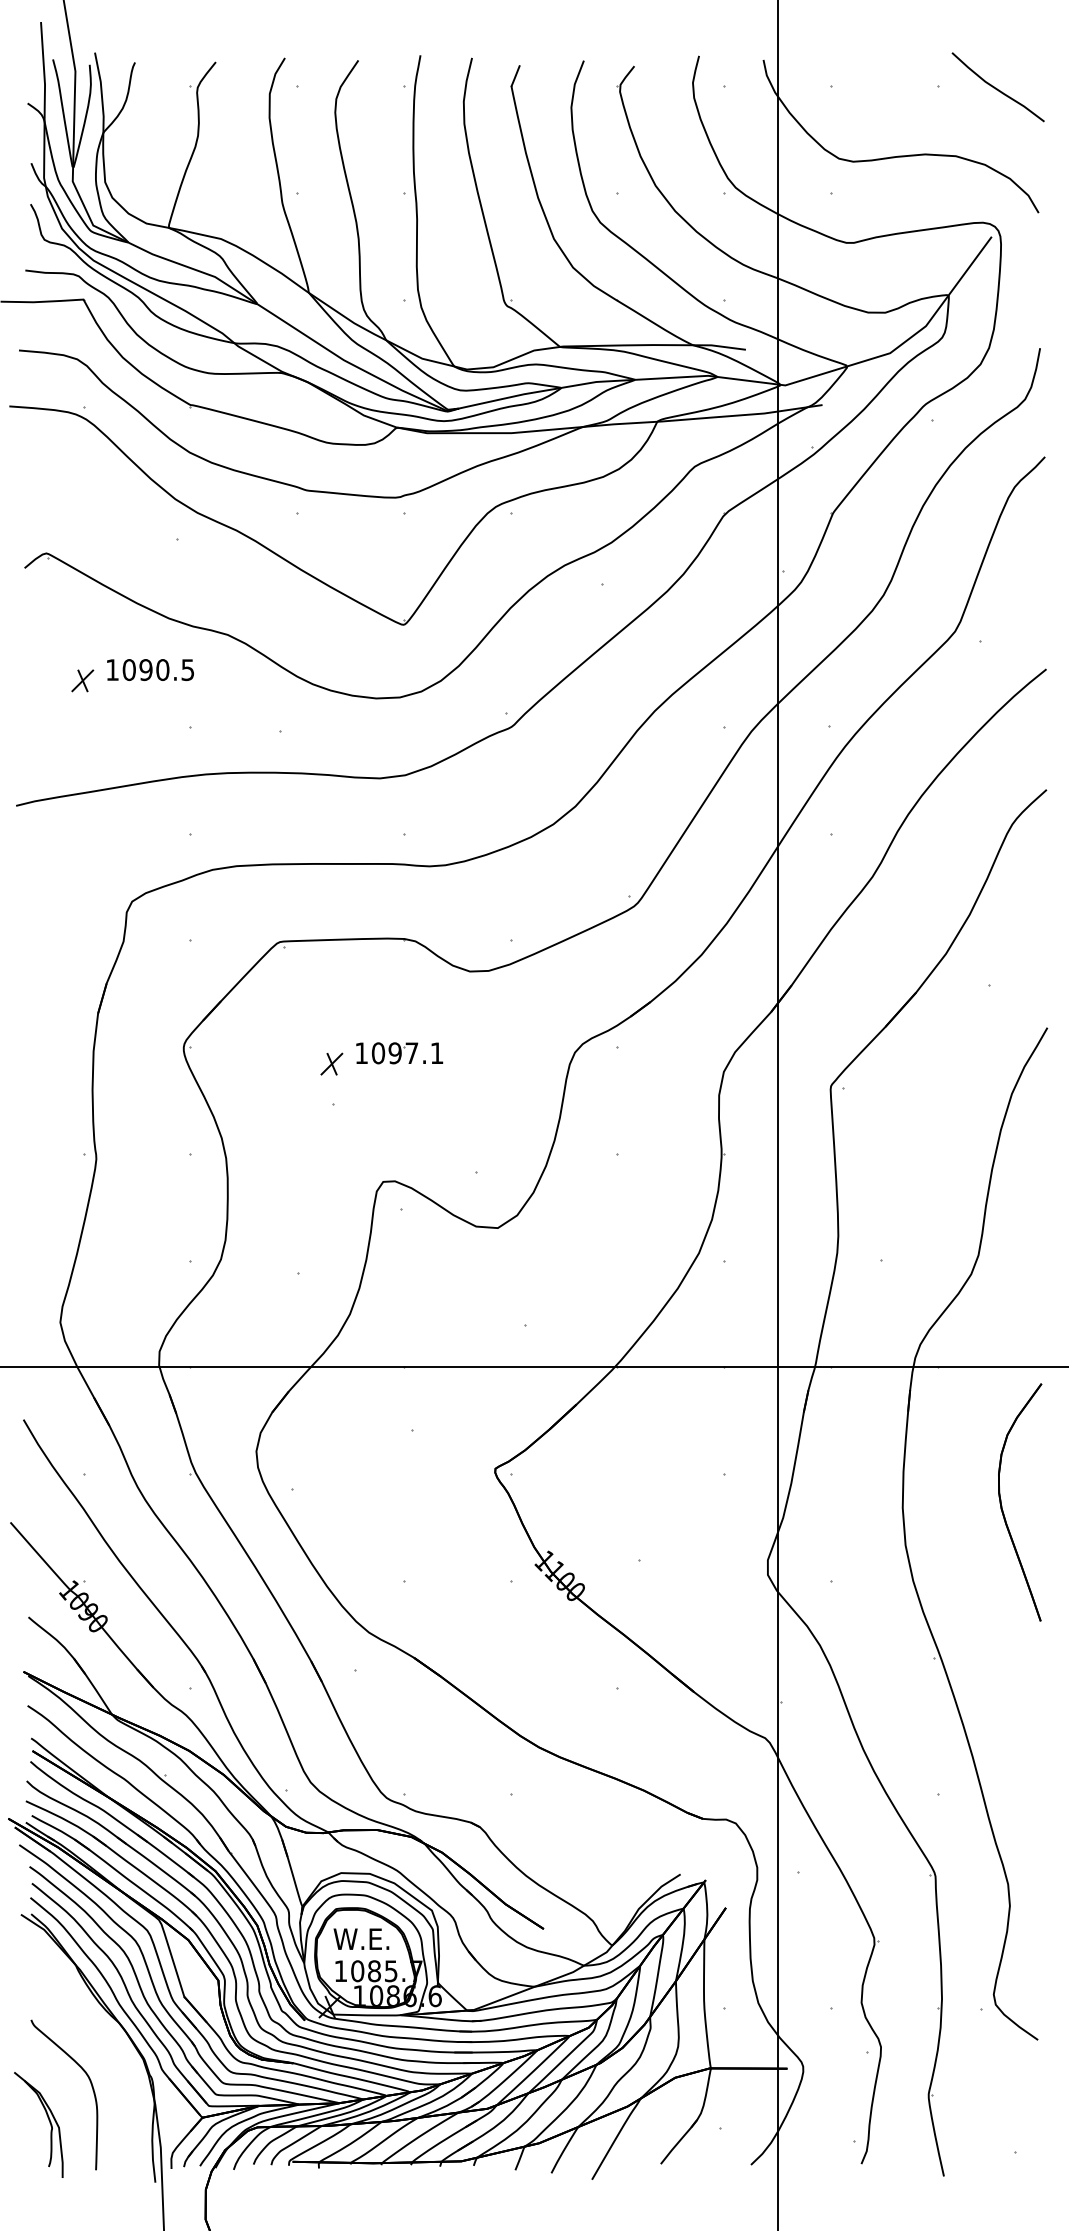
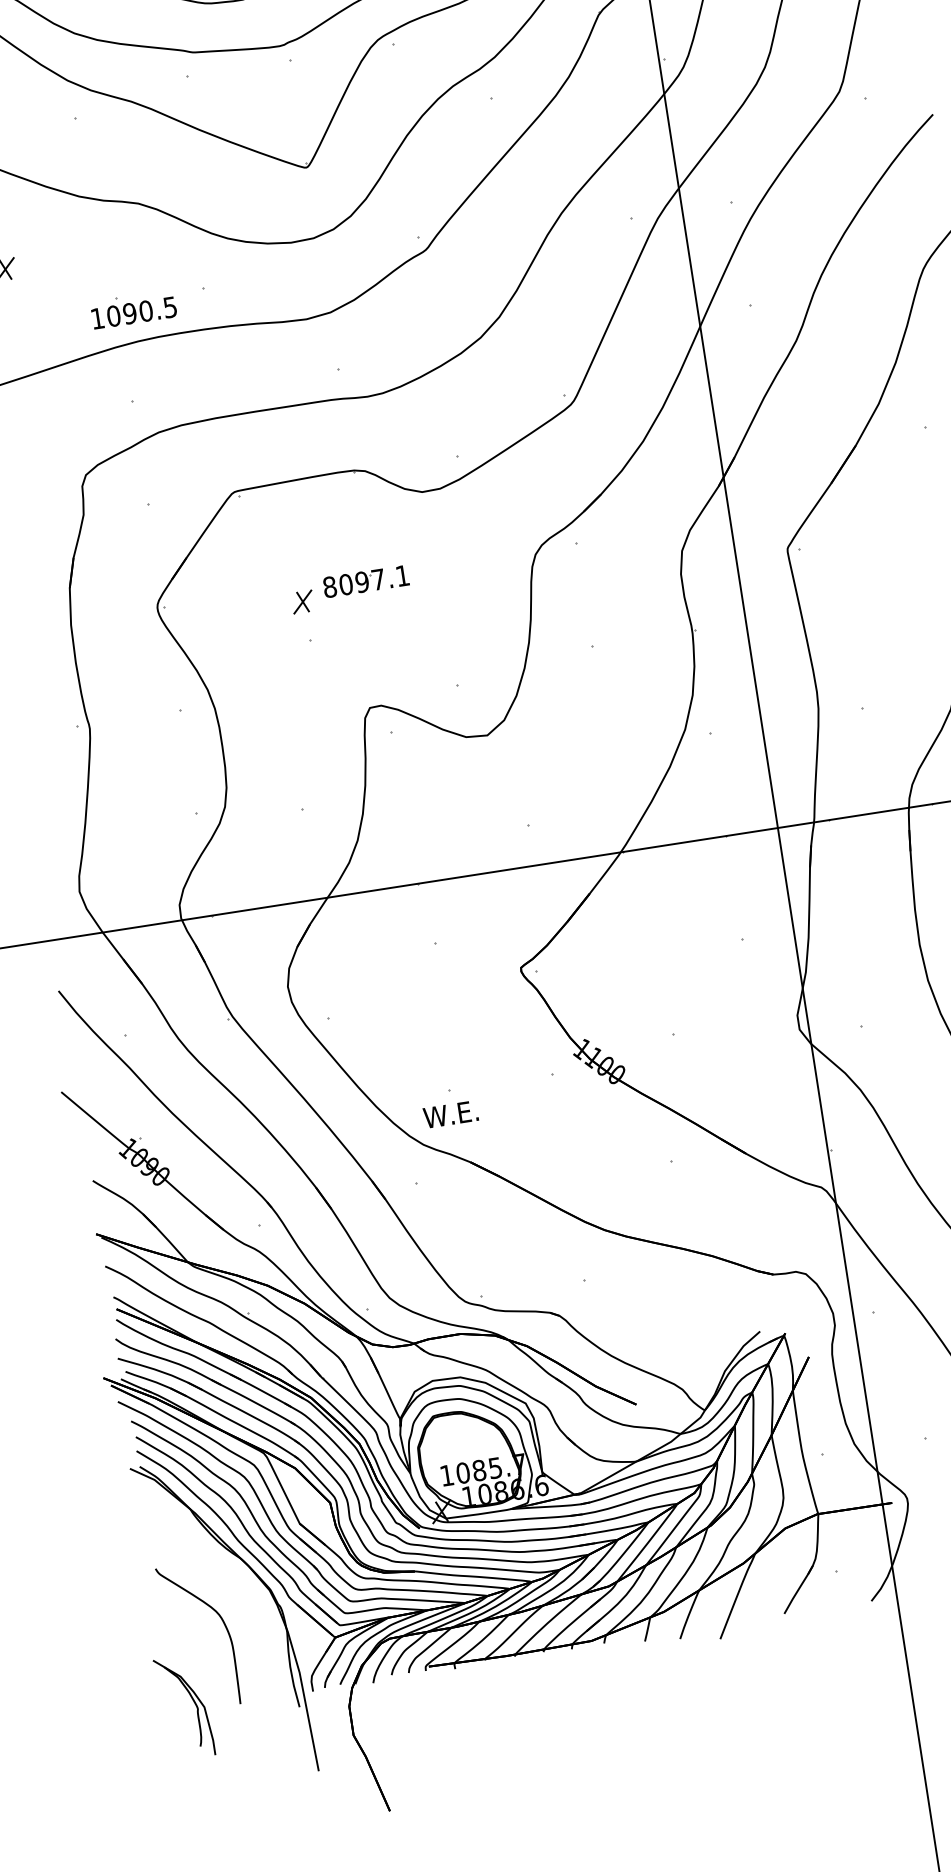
text: (150, 669) -> (134, 312), moved
text: (361, 1053) -> (329, 587), 1097.1 -> 8097.1
text: (361, 1938) -> (450, 1113), moved
part: (48, 2120) -> (193, 1701), moved

